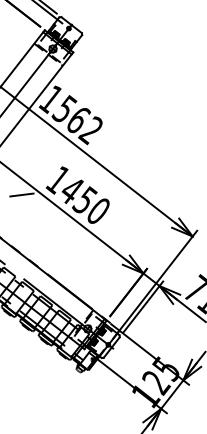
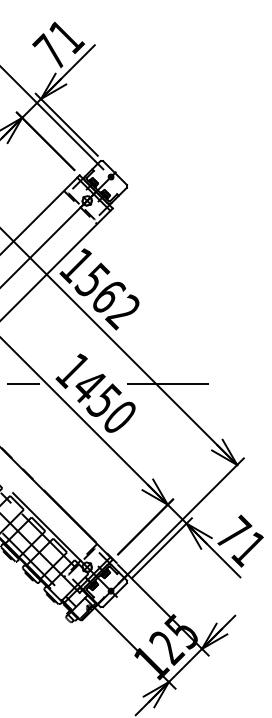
line: (131, 181) -> (167, 384), added

